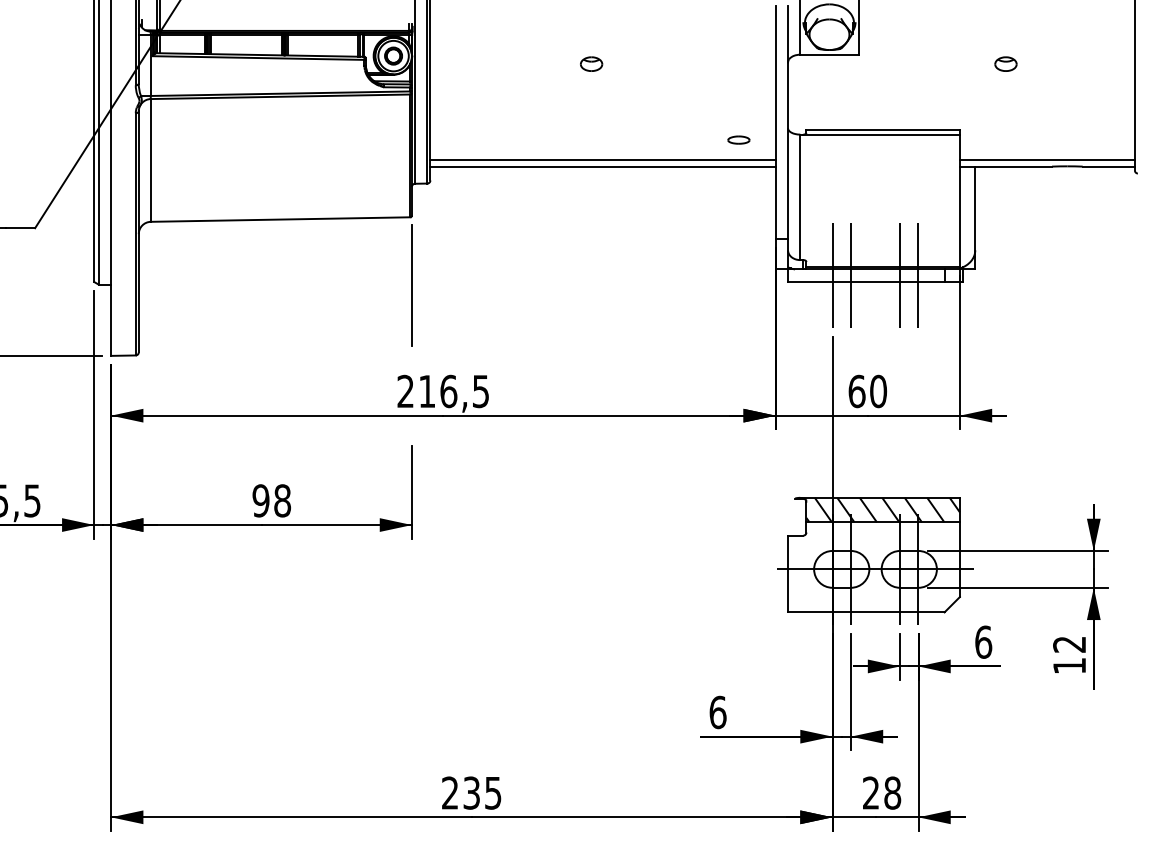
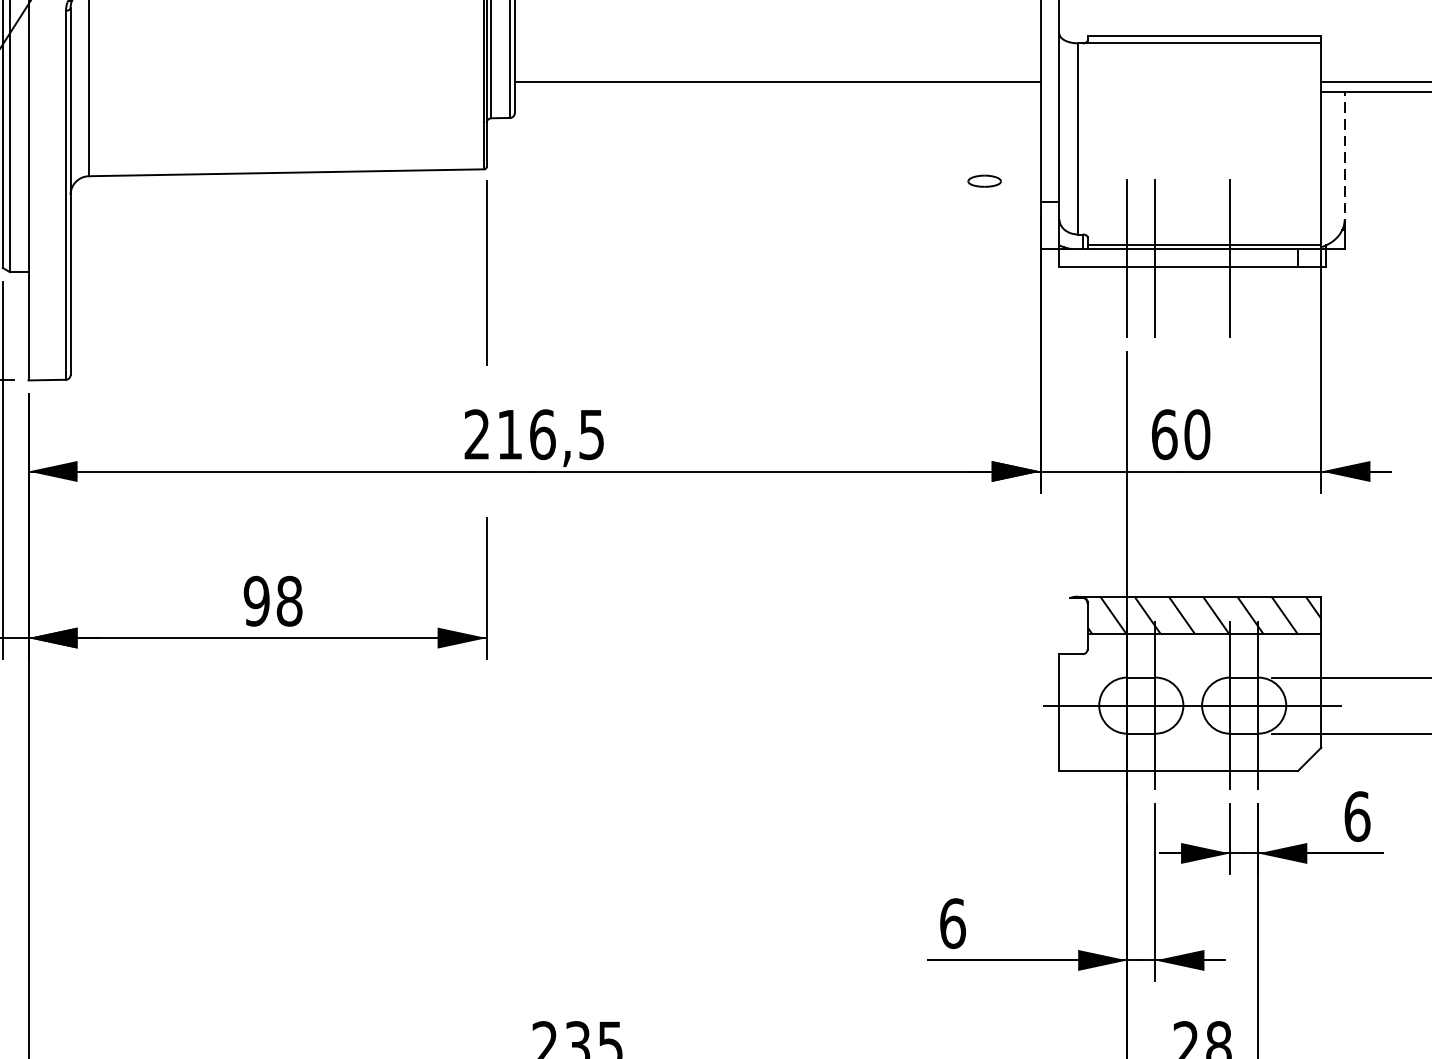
part: (738, 139) -> (984, 180), moved
line: (602, 166) -> (776, 91), removed
line: (975, 211) -> (1345, 160), solid -> dashed
line: (918, 275) -> (1258, 257), removed

